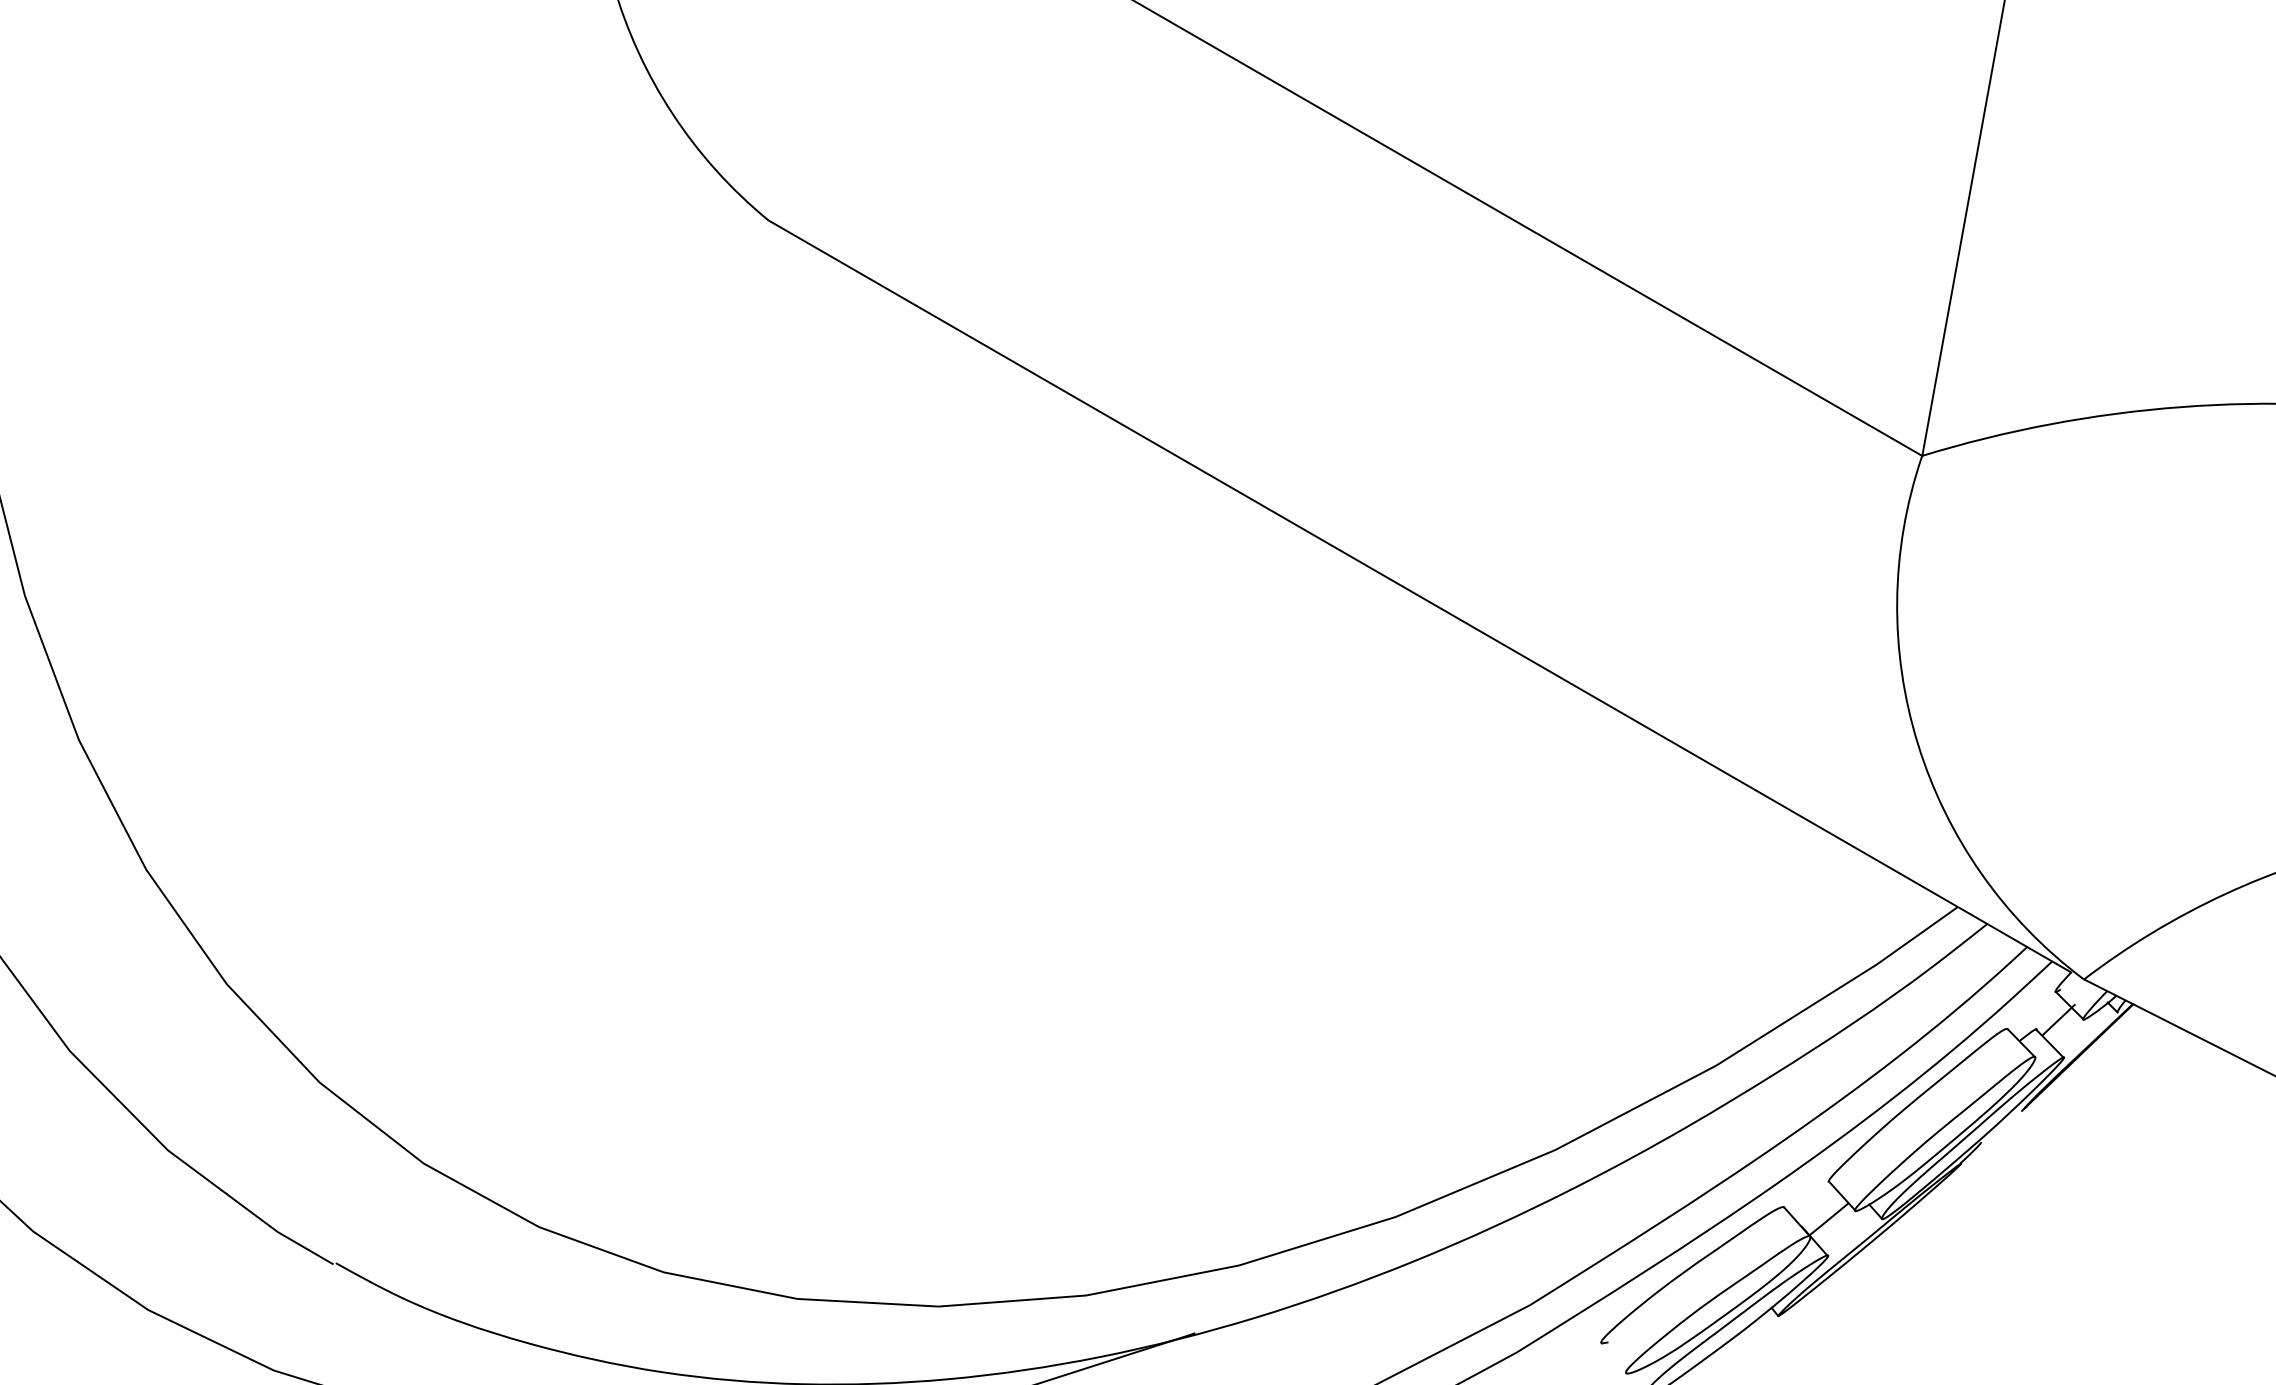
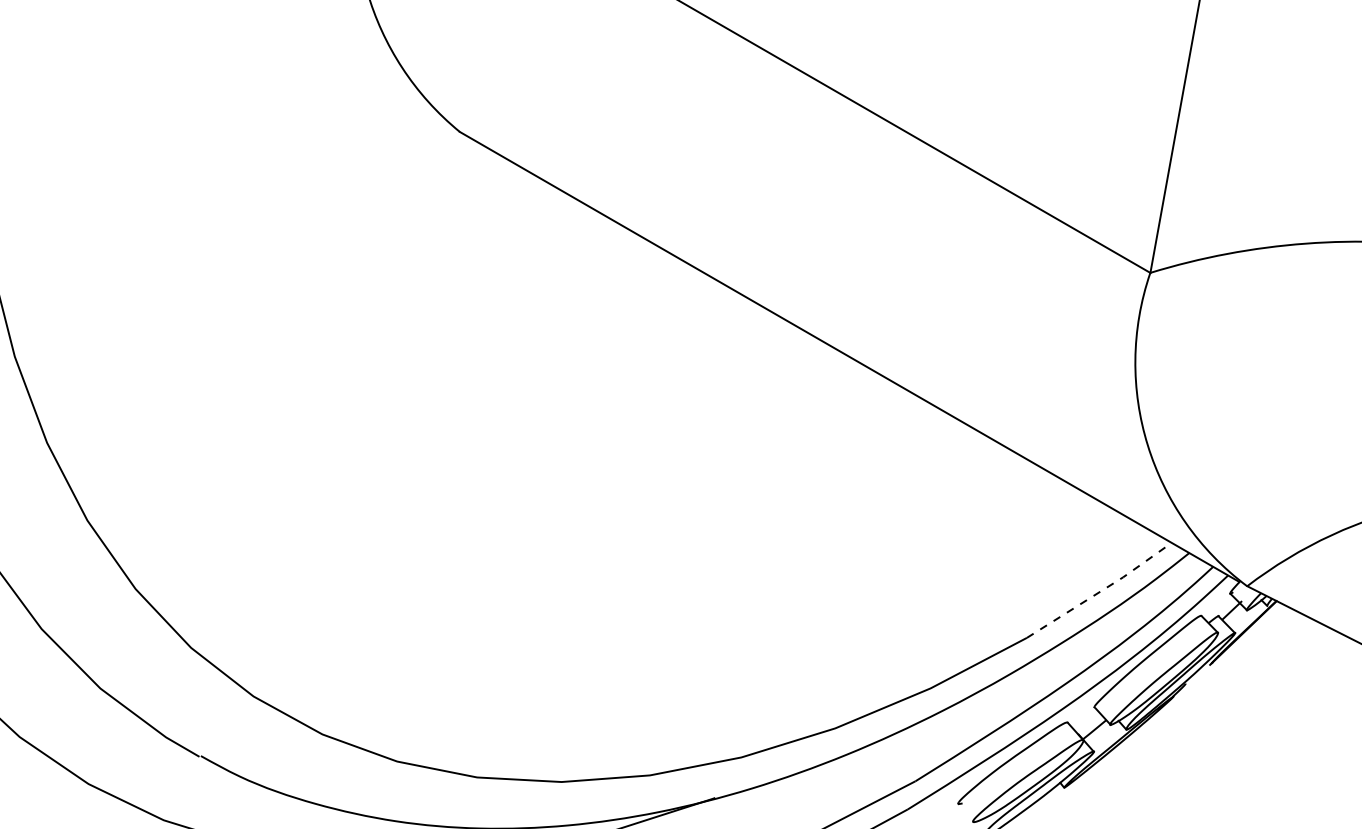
line: (1840, 988) -> (1101, 591), solid -> dashed

